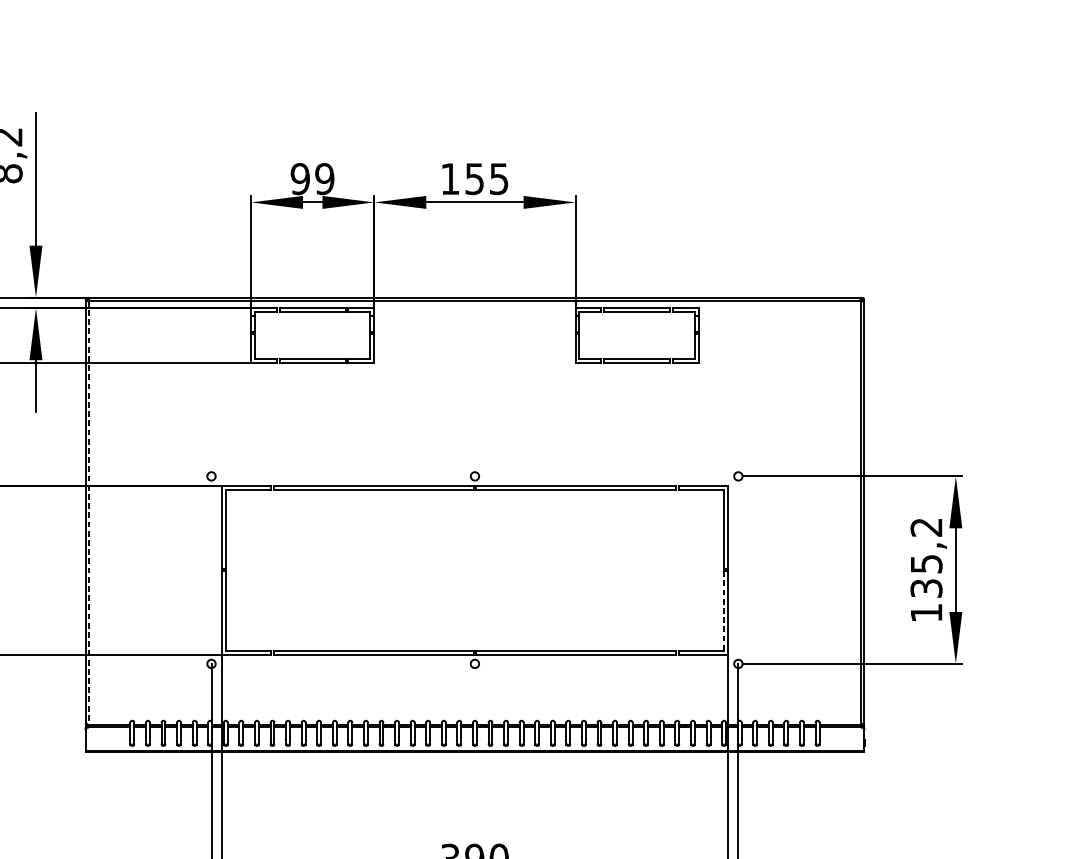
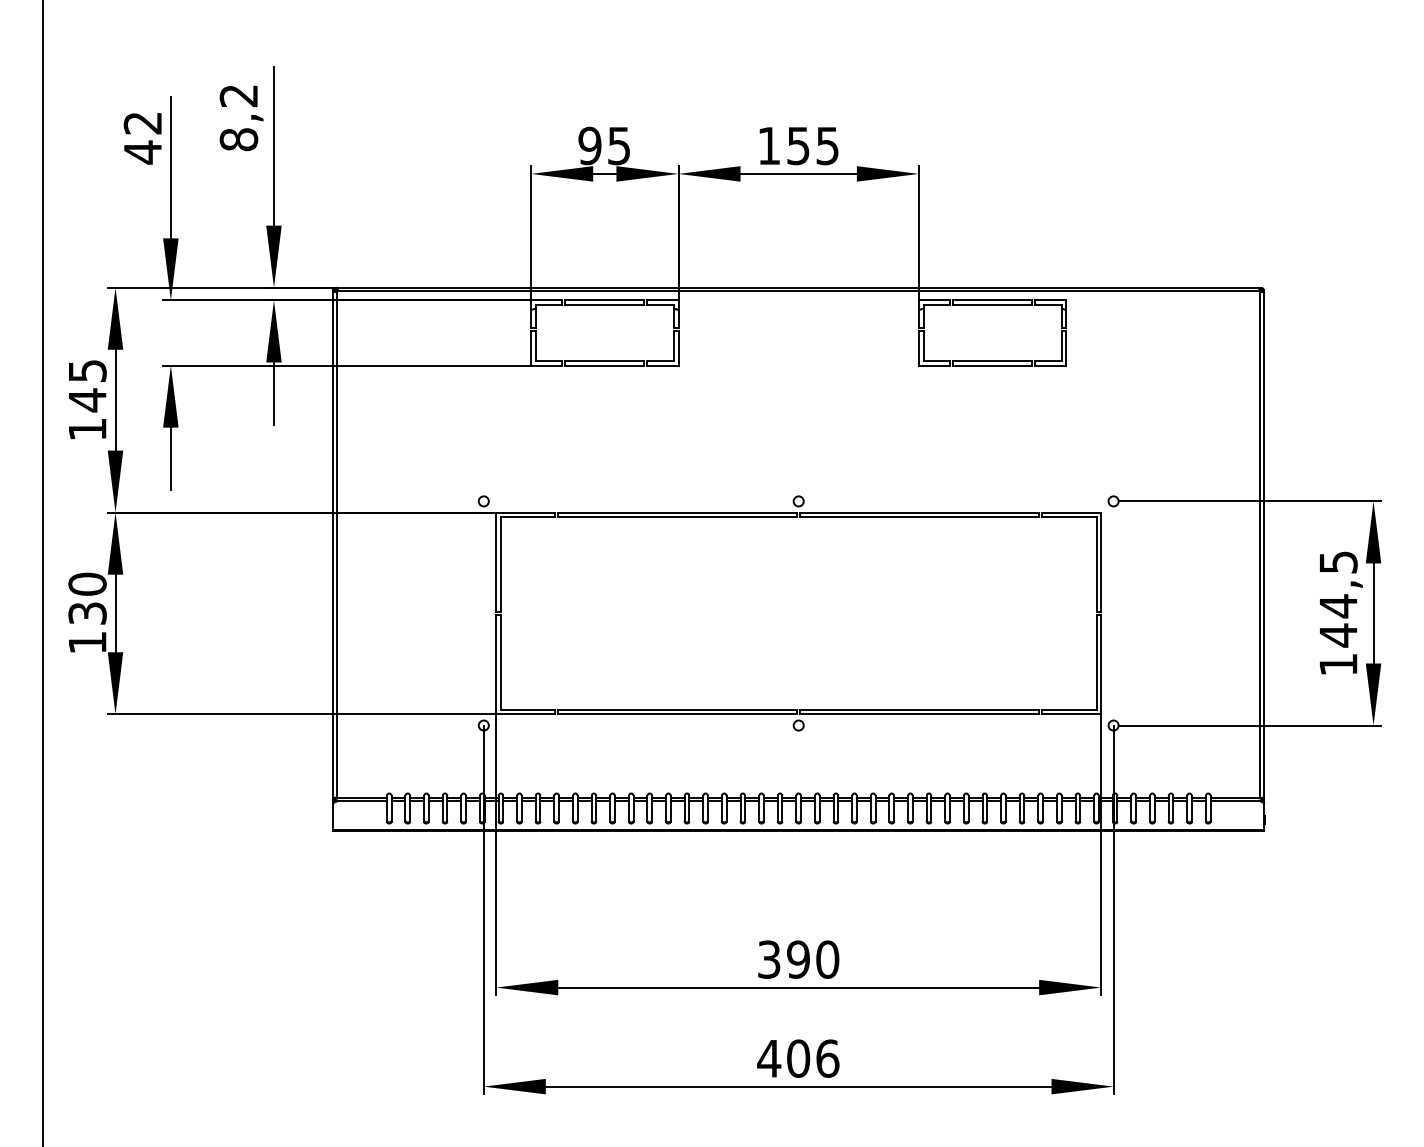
text: (324, 178) -> (618, 145), 99 -> 95
line: (89, 513) -> (337, 545), dashed -> solid
text: (926, 558) -> (1338, 599), 135,2 -> 144,5
line: (724, 610) -> (1096, 661), dashed -> solid

